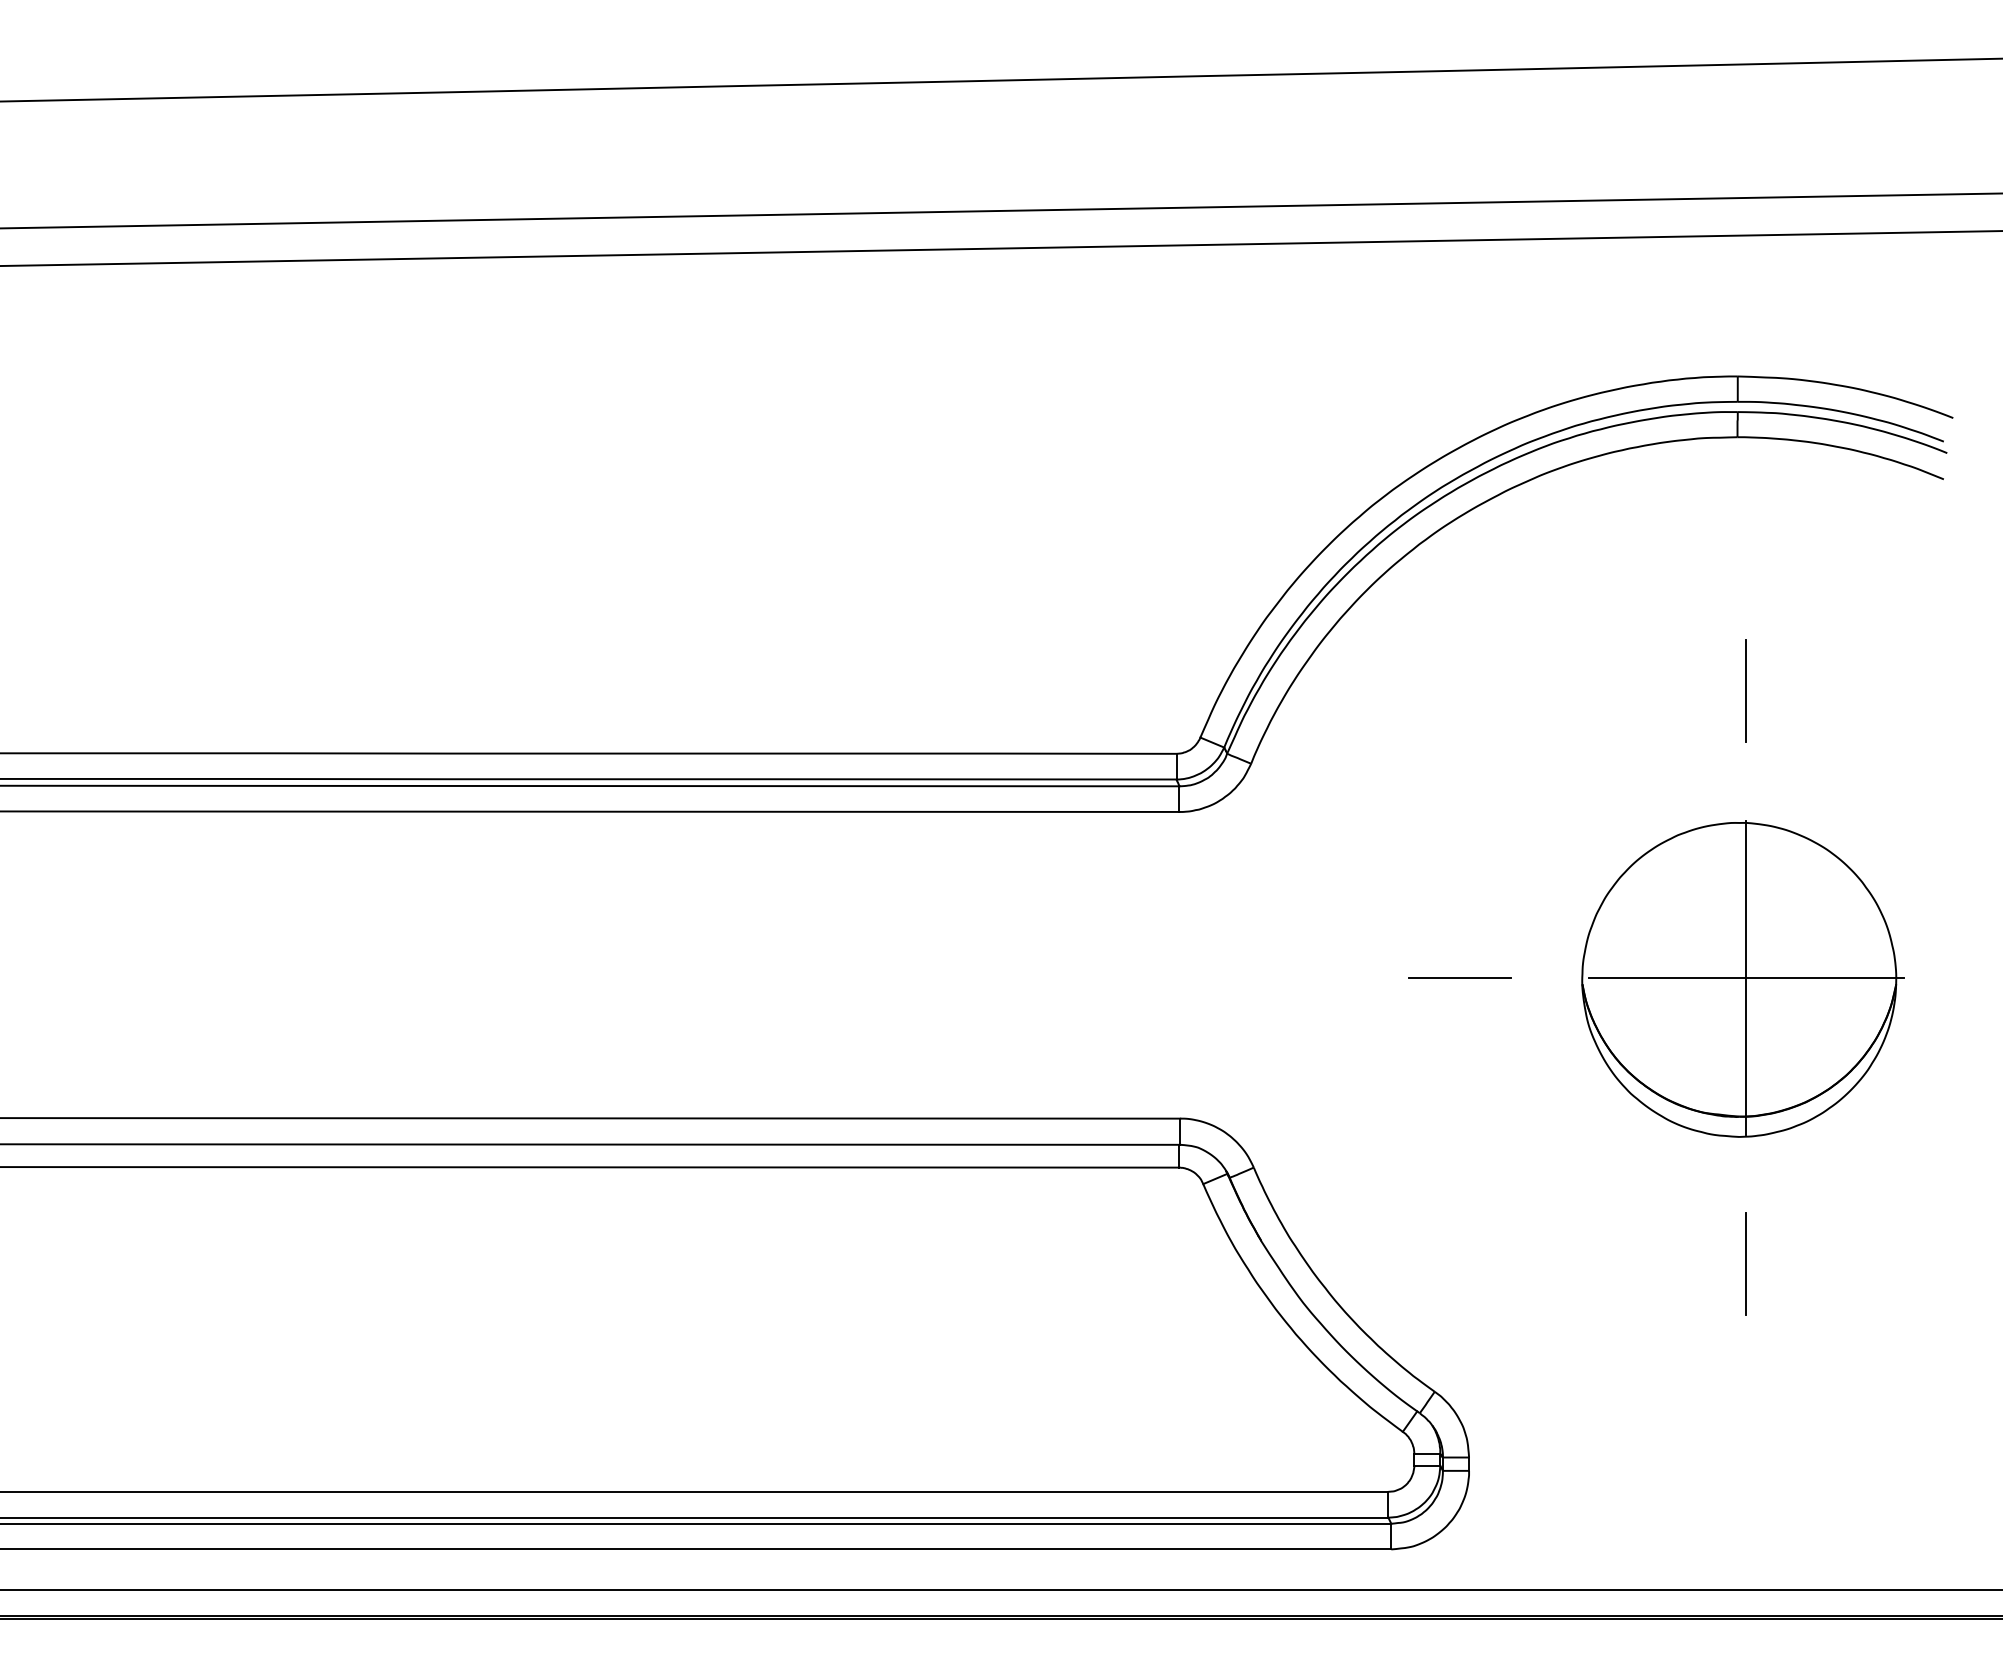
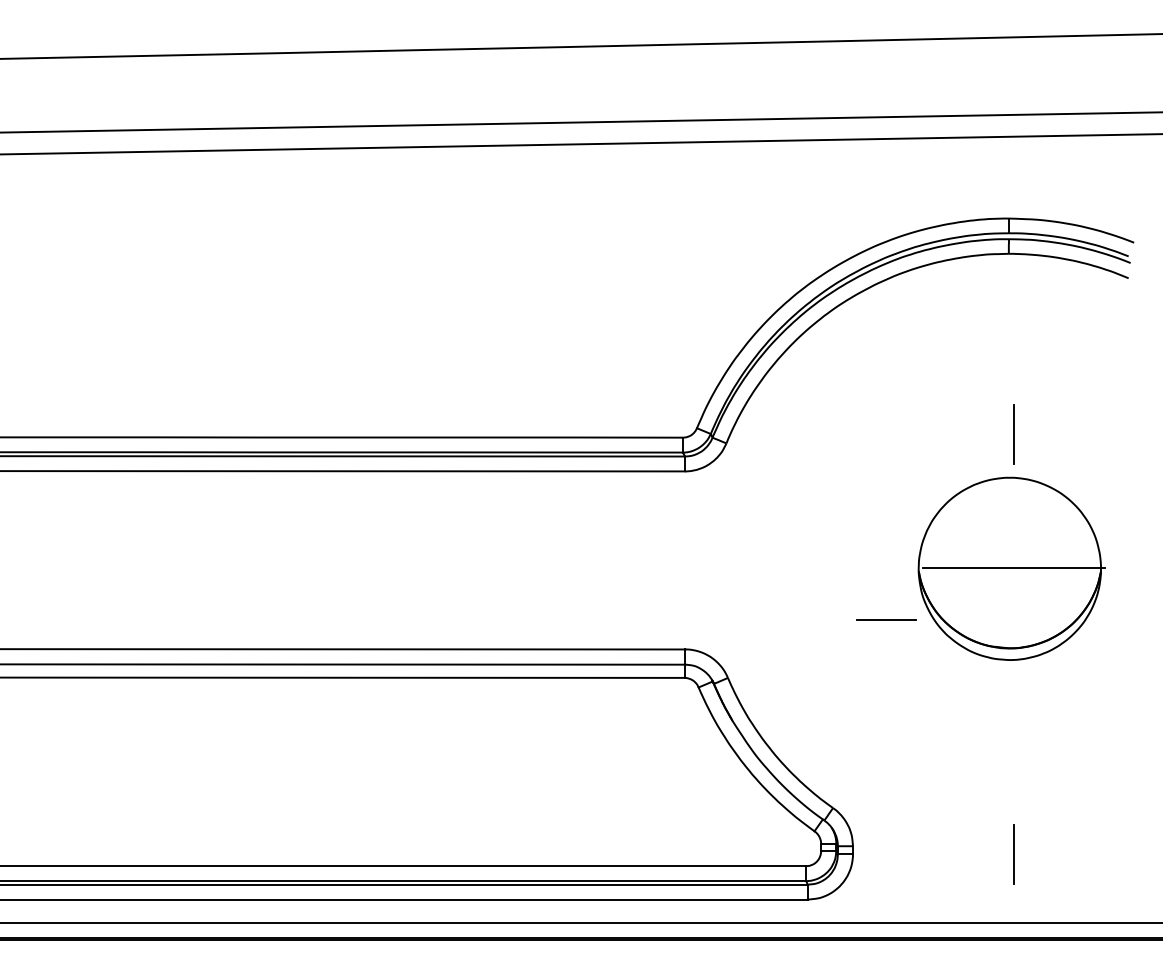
line: (1745, 691) -> (1013, 434), moved
line: (1459, 977) -> (886, 619), moved
line: (1747, 977) -> (1014, 567), removed
line: (1745, 1265) -> (1013, 854), moved

